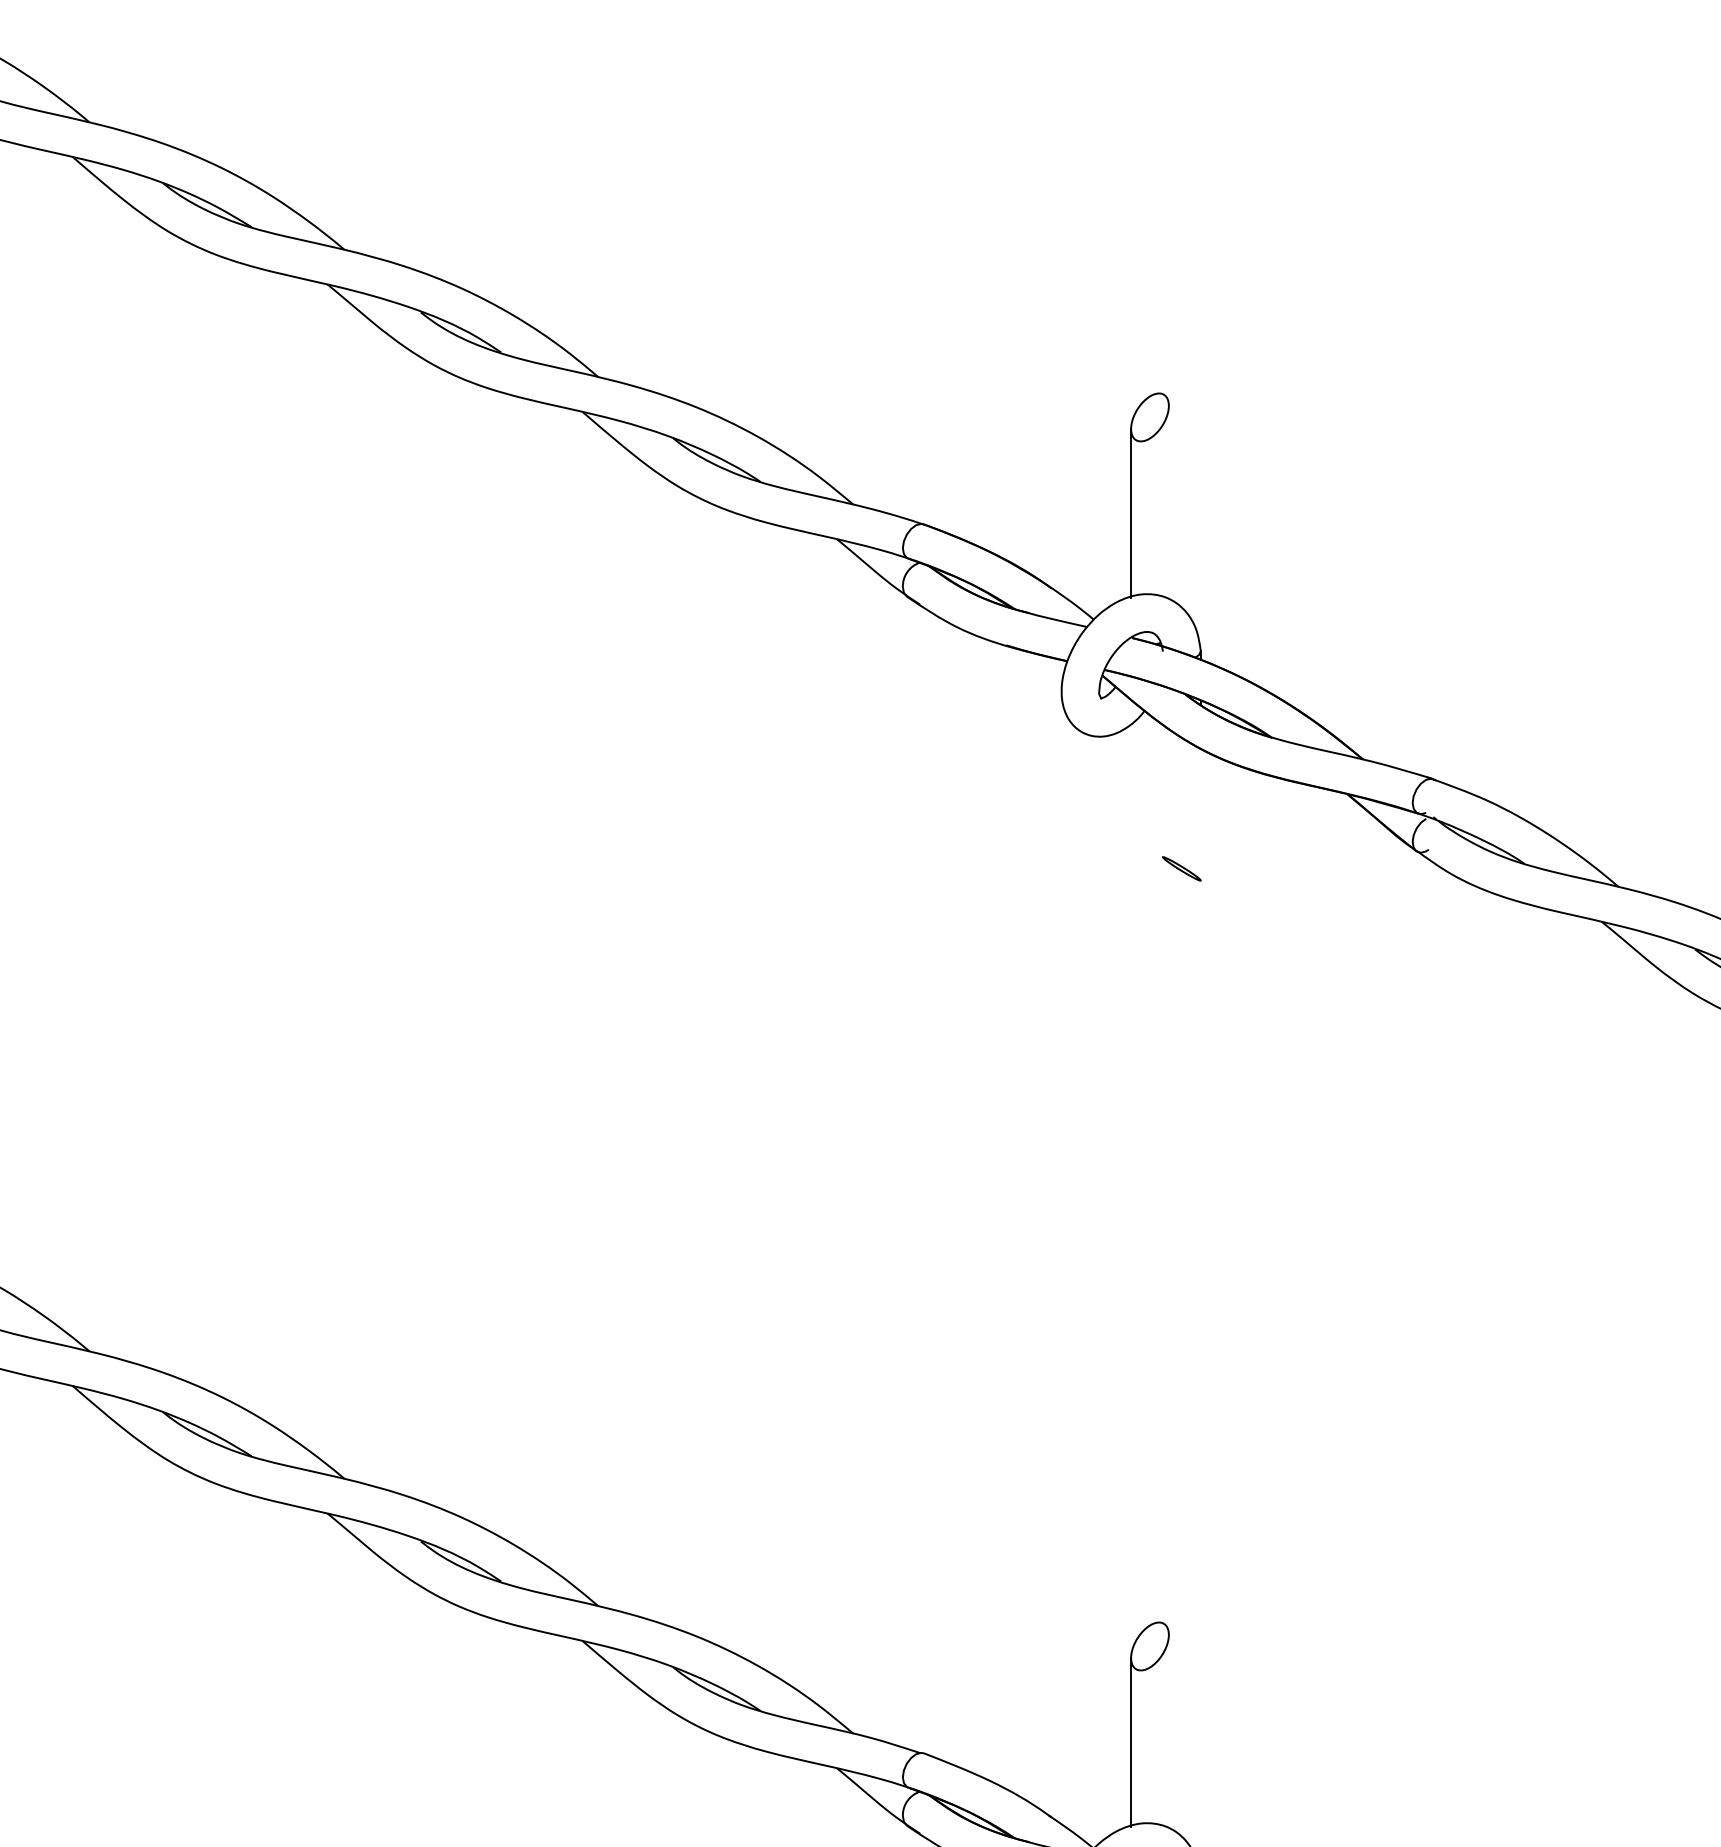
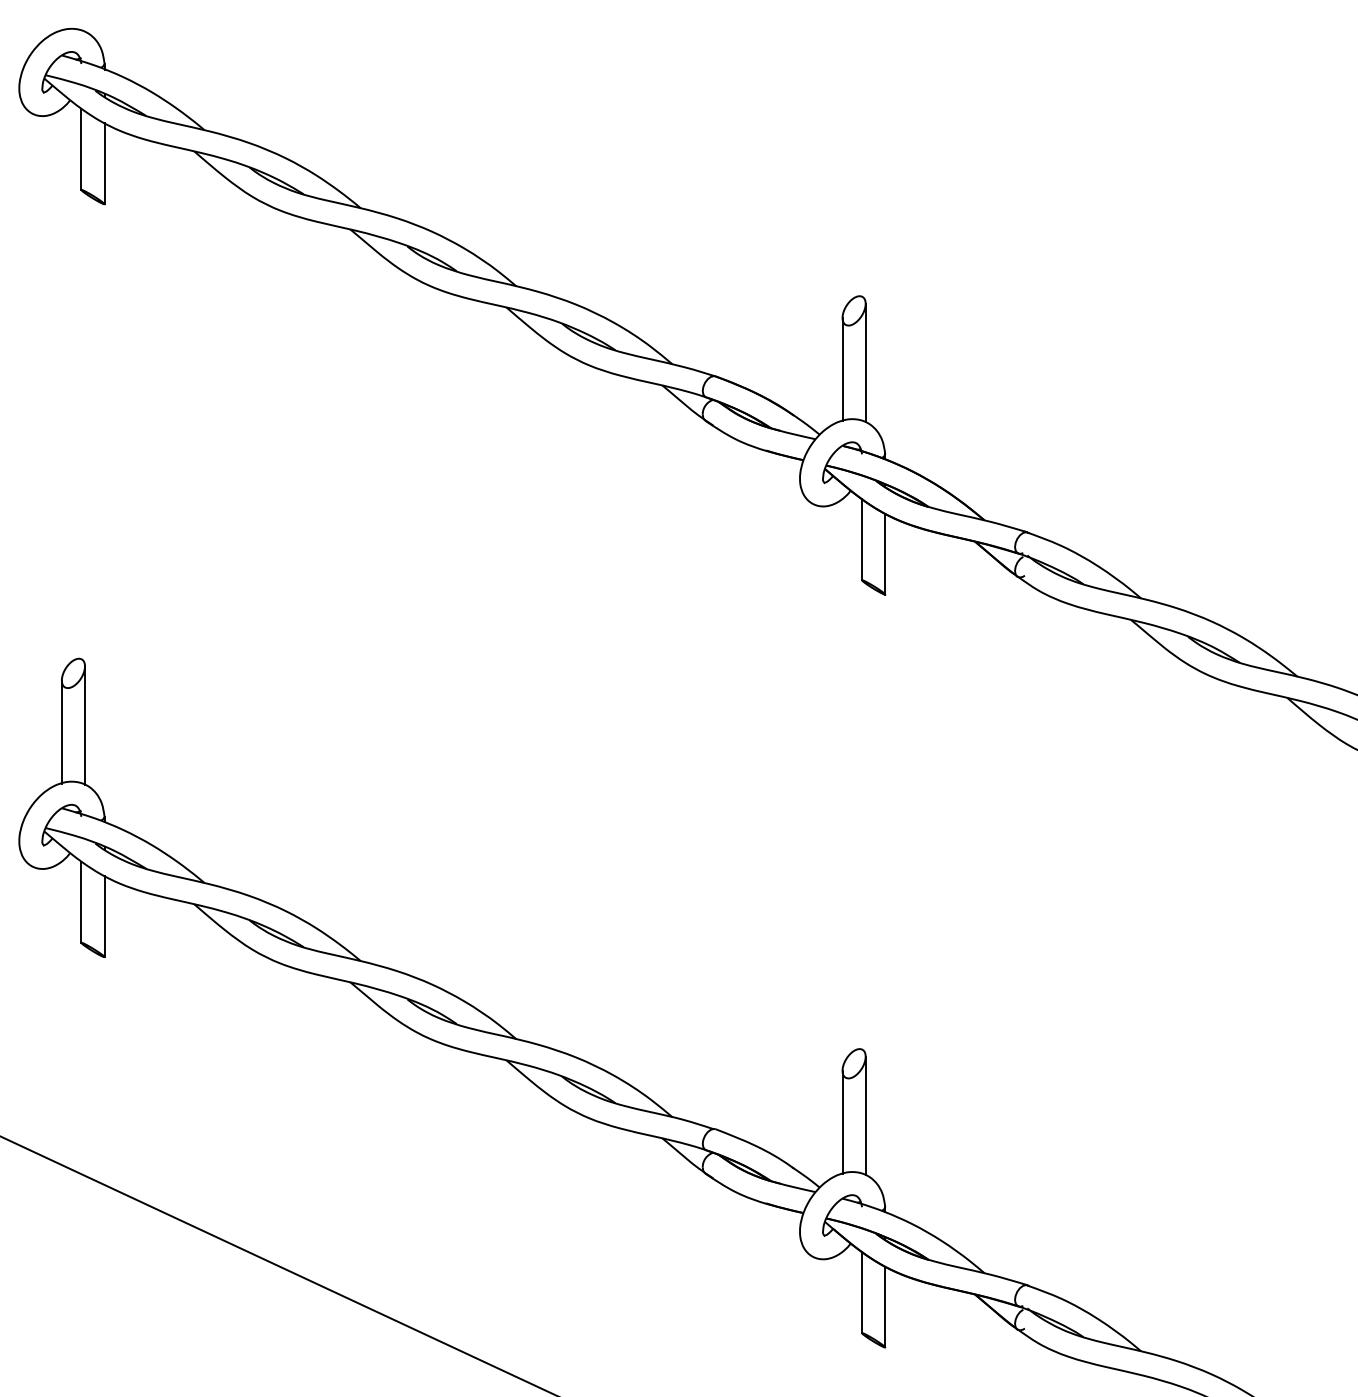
line: (1168, 501) -> (865, 362), added
line: (1163, 790) -> (862, 539), added
line: (1201, 813) -> (885, 553), added
line: (1168, 1730) -> (865, 1115), added

